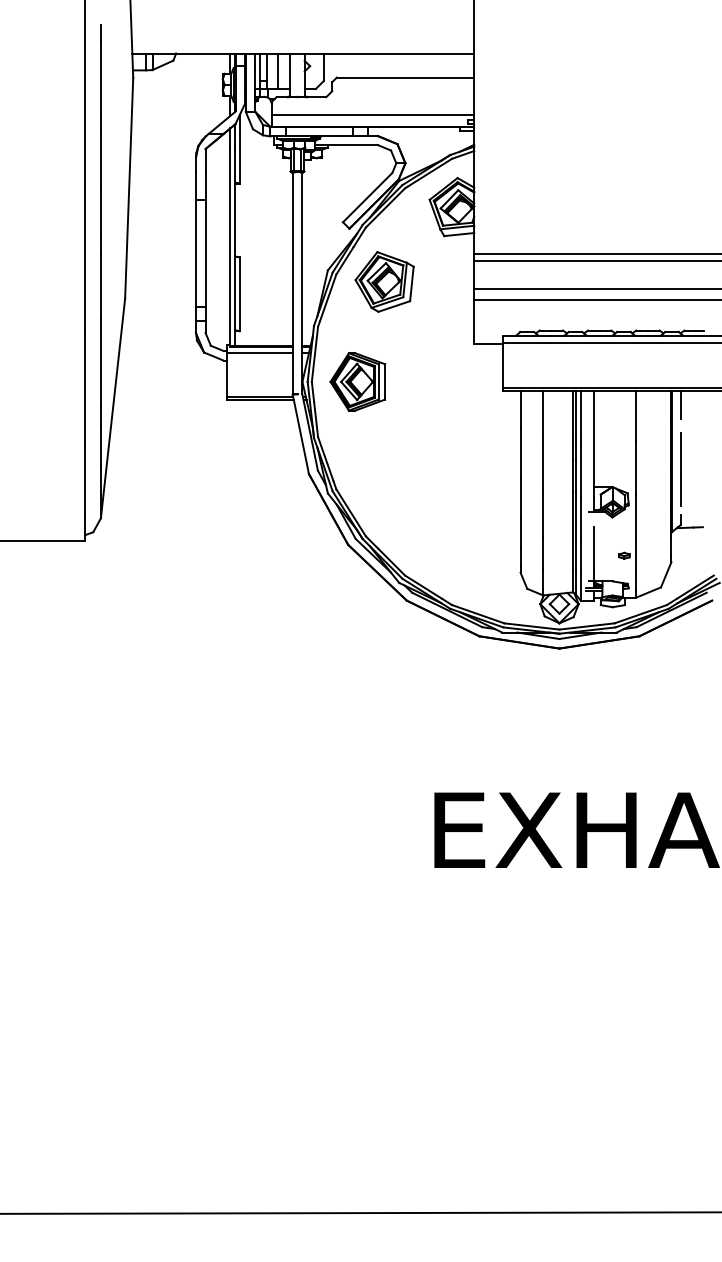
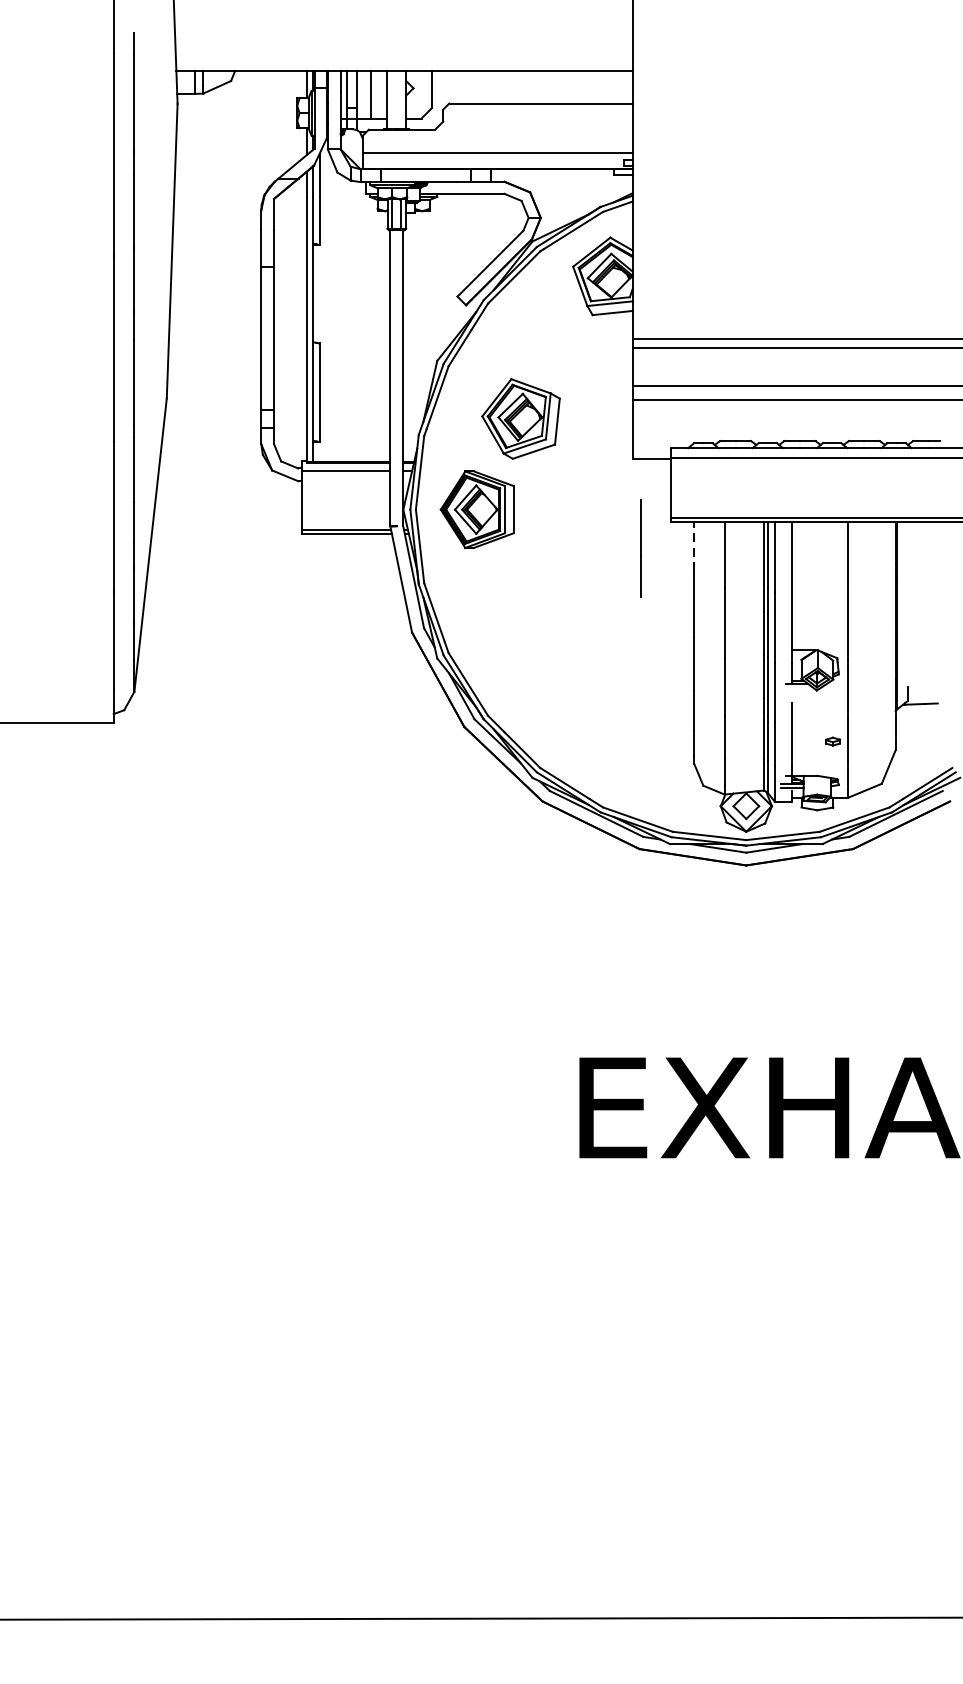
part: (384, 281) -> (520, 418), moved
line: (680, 404) -> (907, 539), removed
line: (520, 409) -> (694, 546), solid -> dashed
line: (680, 469) -> (640, 547), moved

